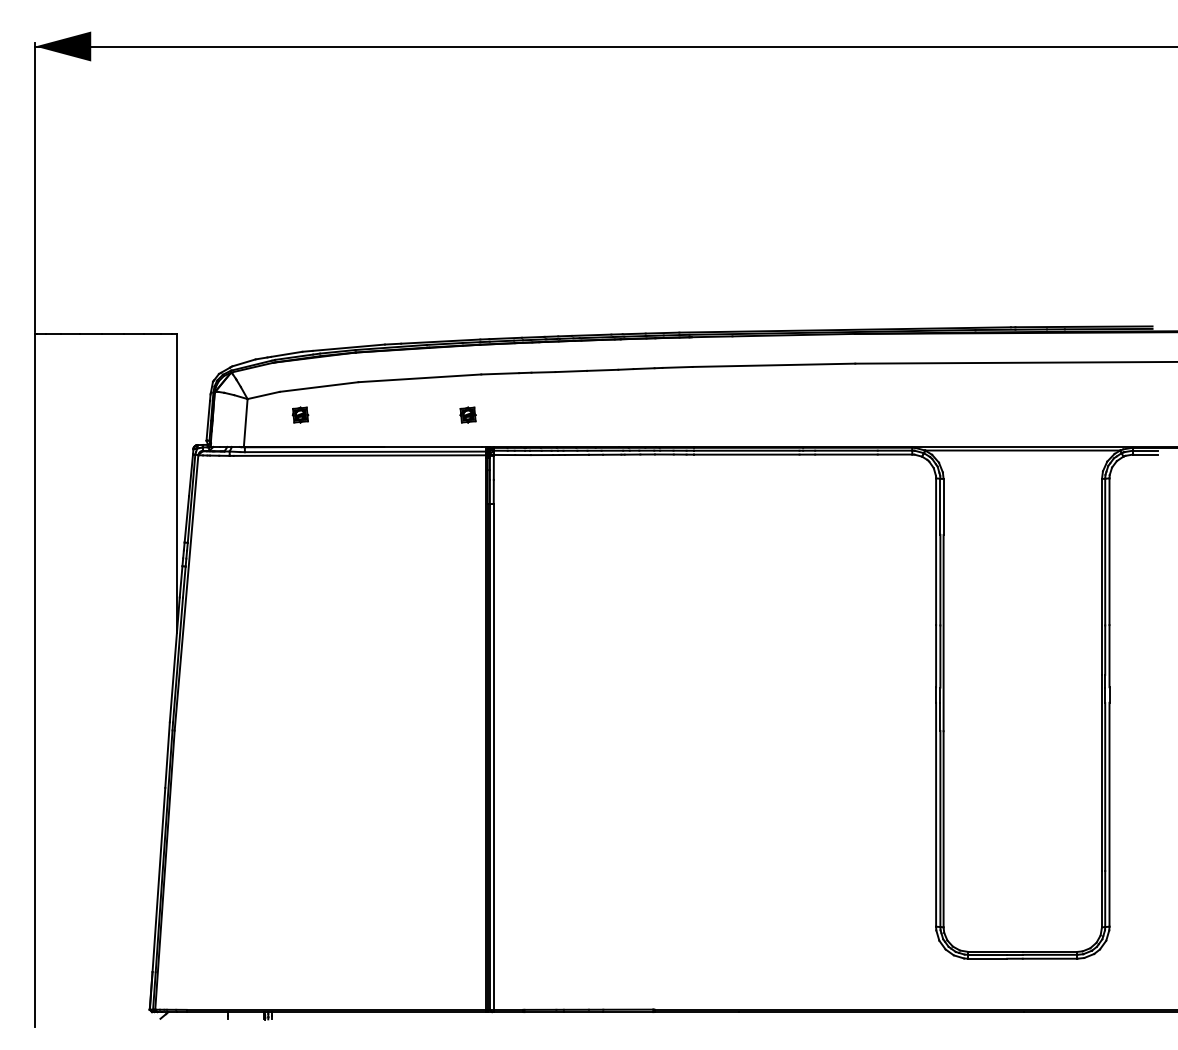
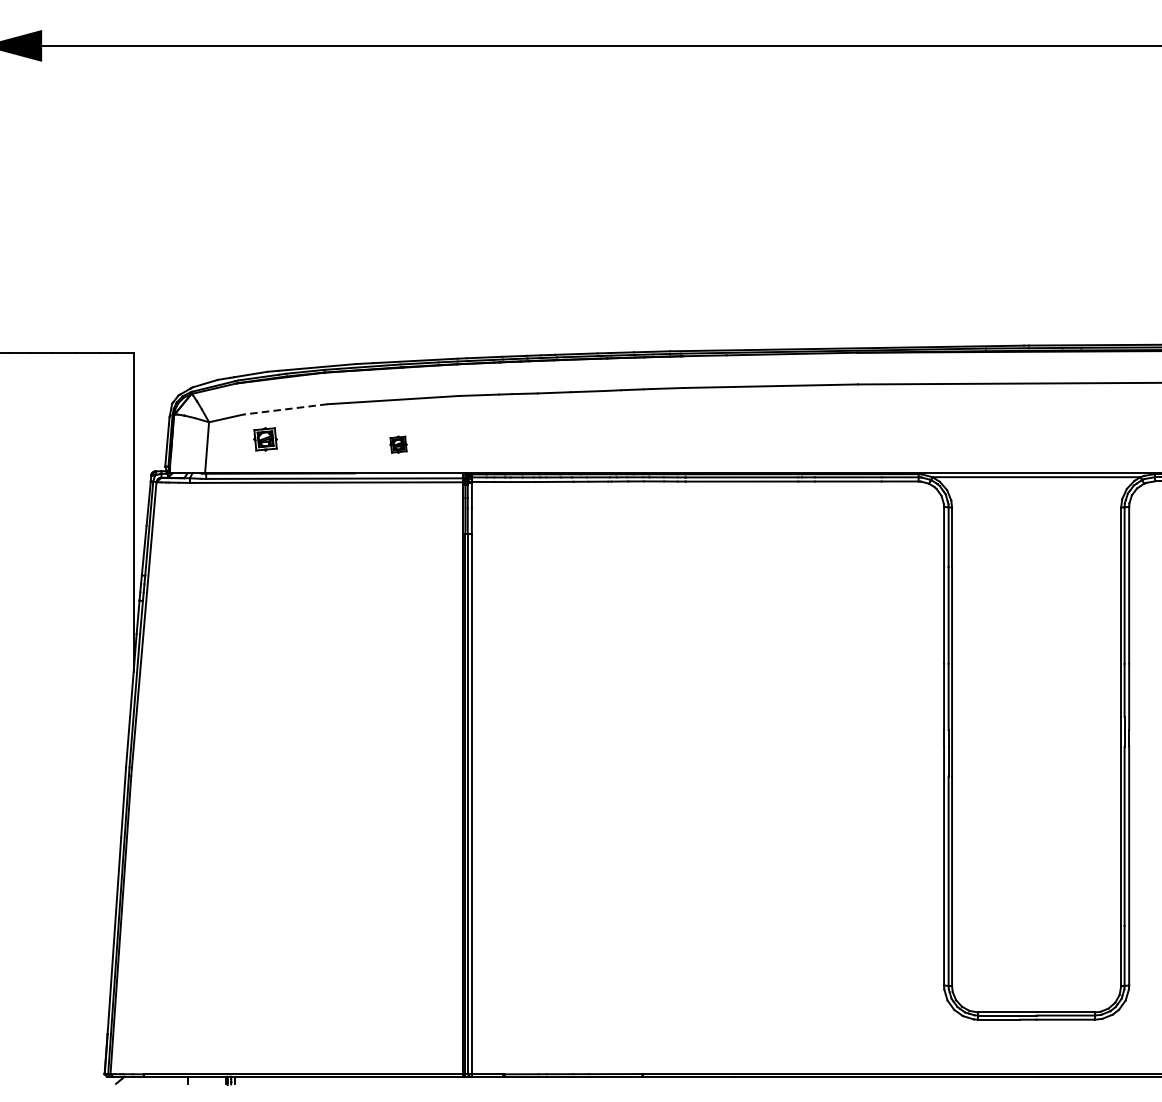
line: (319, 387) -> (285, 409), solid -> dashed
part: (300, 414) -> (265, 438), size x1.4
part: (467, 414) -> (397, 444), moved

